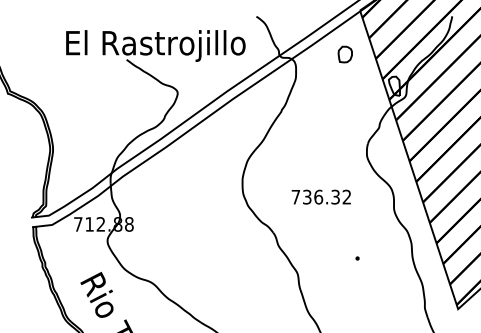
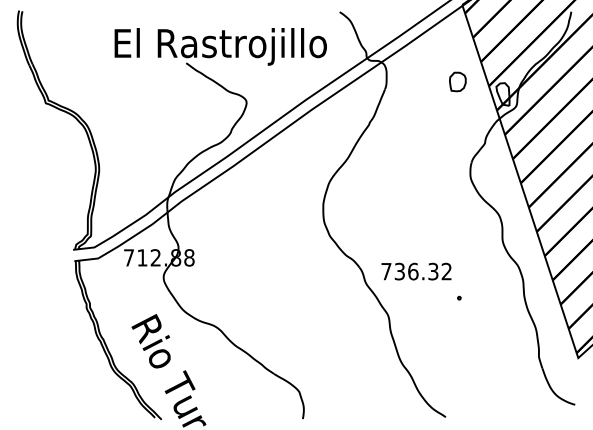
part: (345, 54) -> (457, 81), moved
text: (321, 197) -> (416, 271), moved

